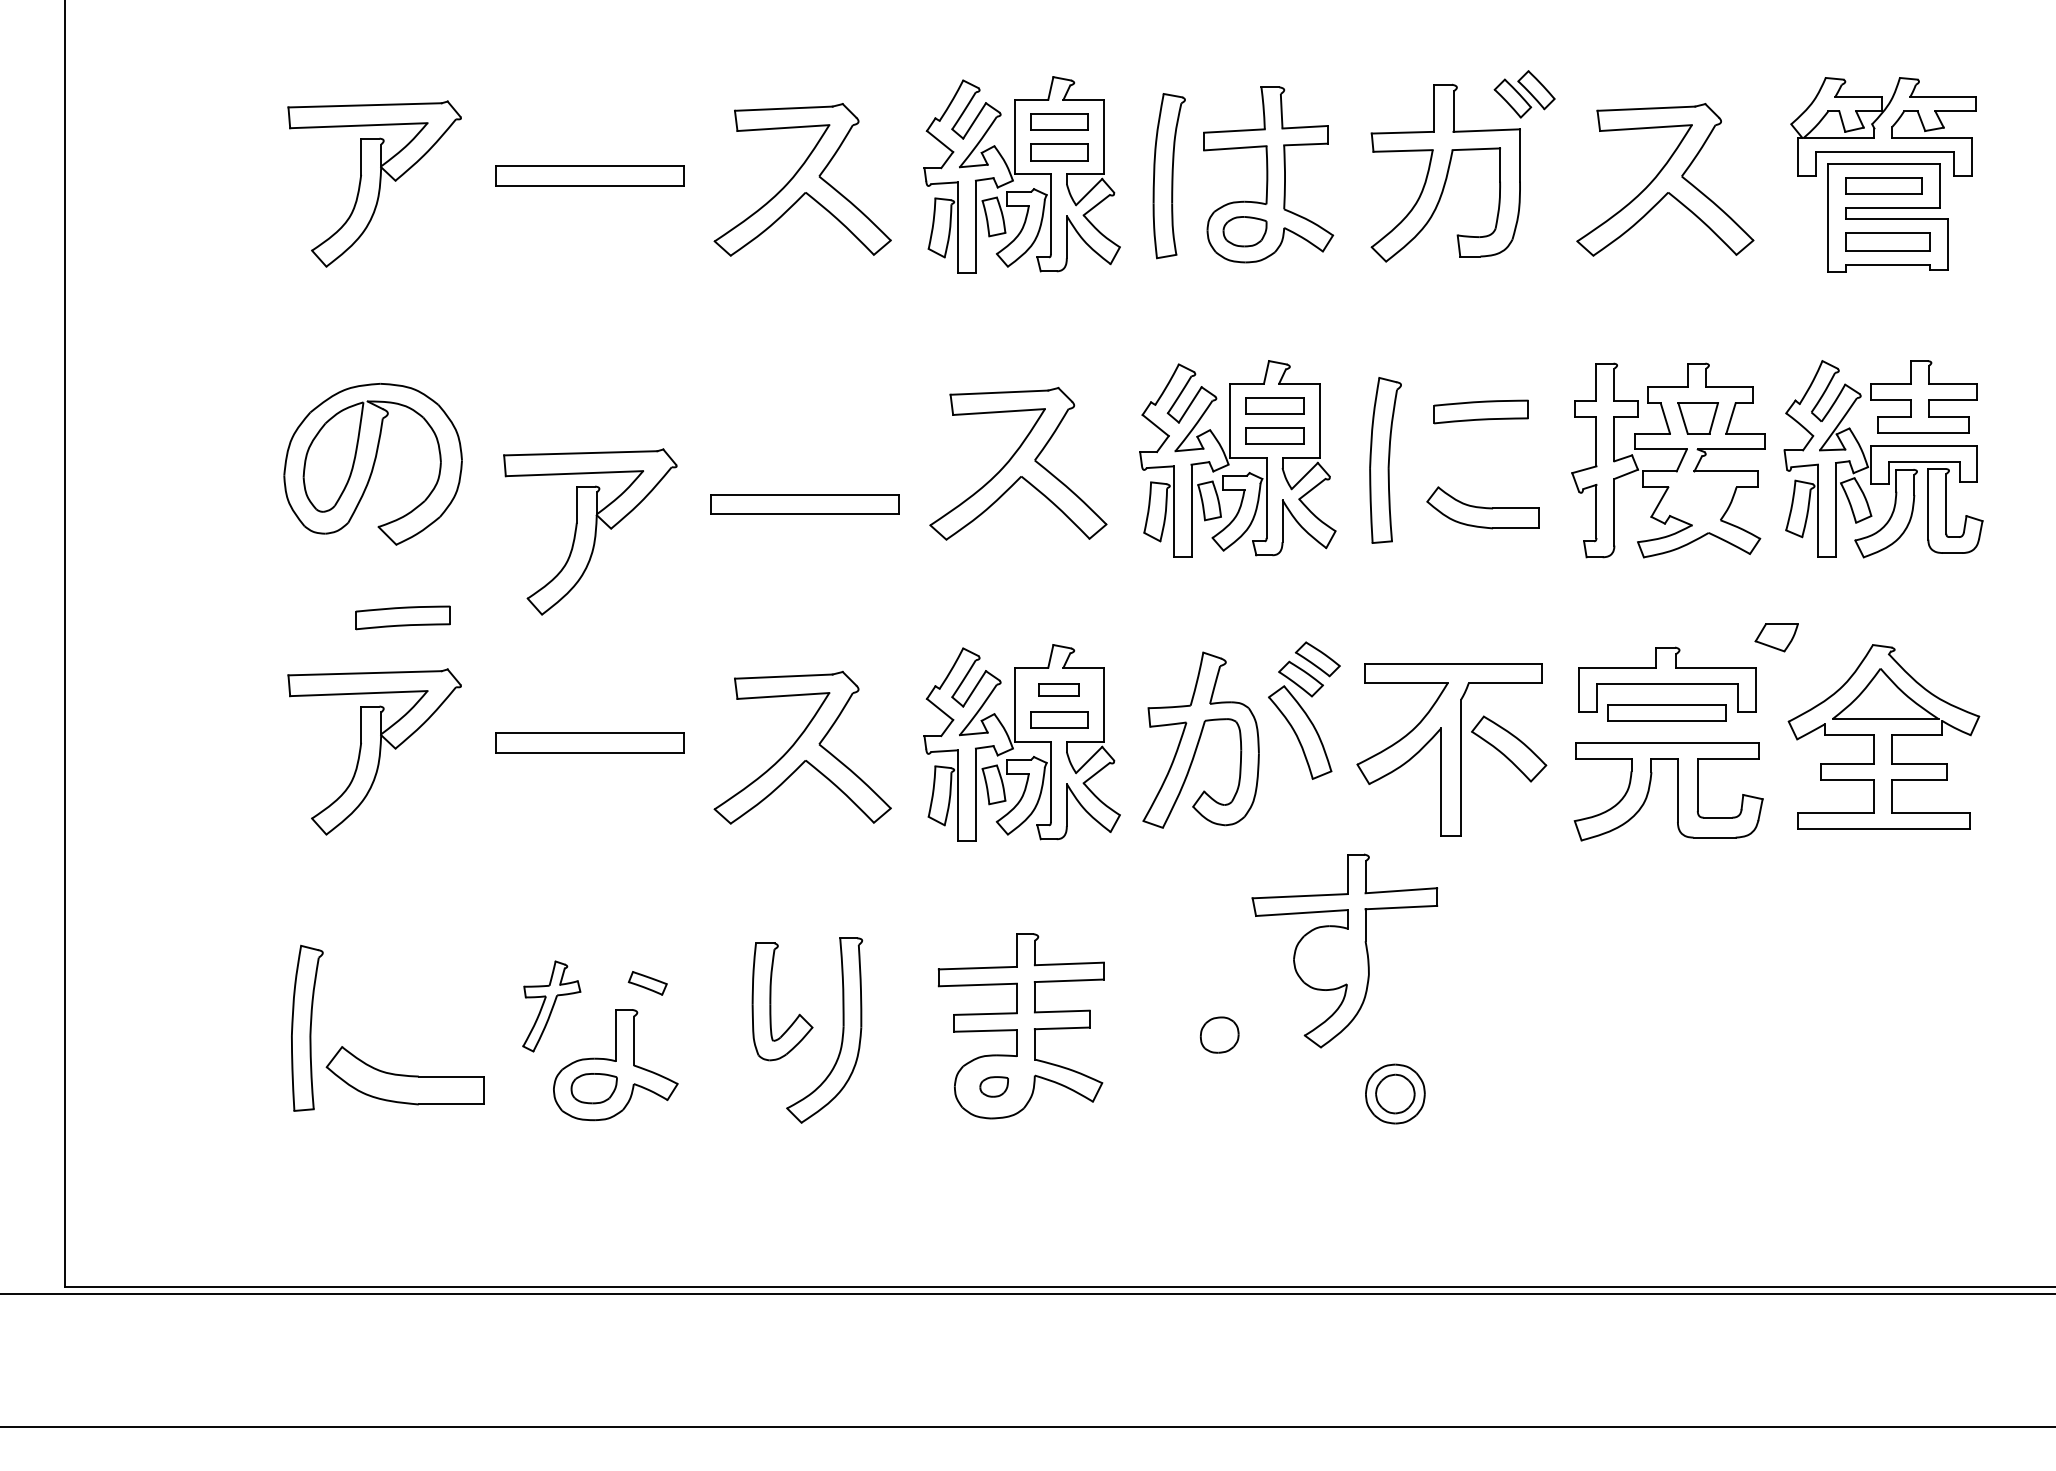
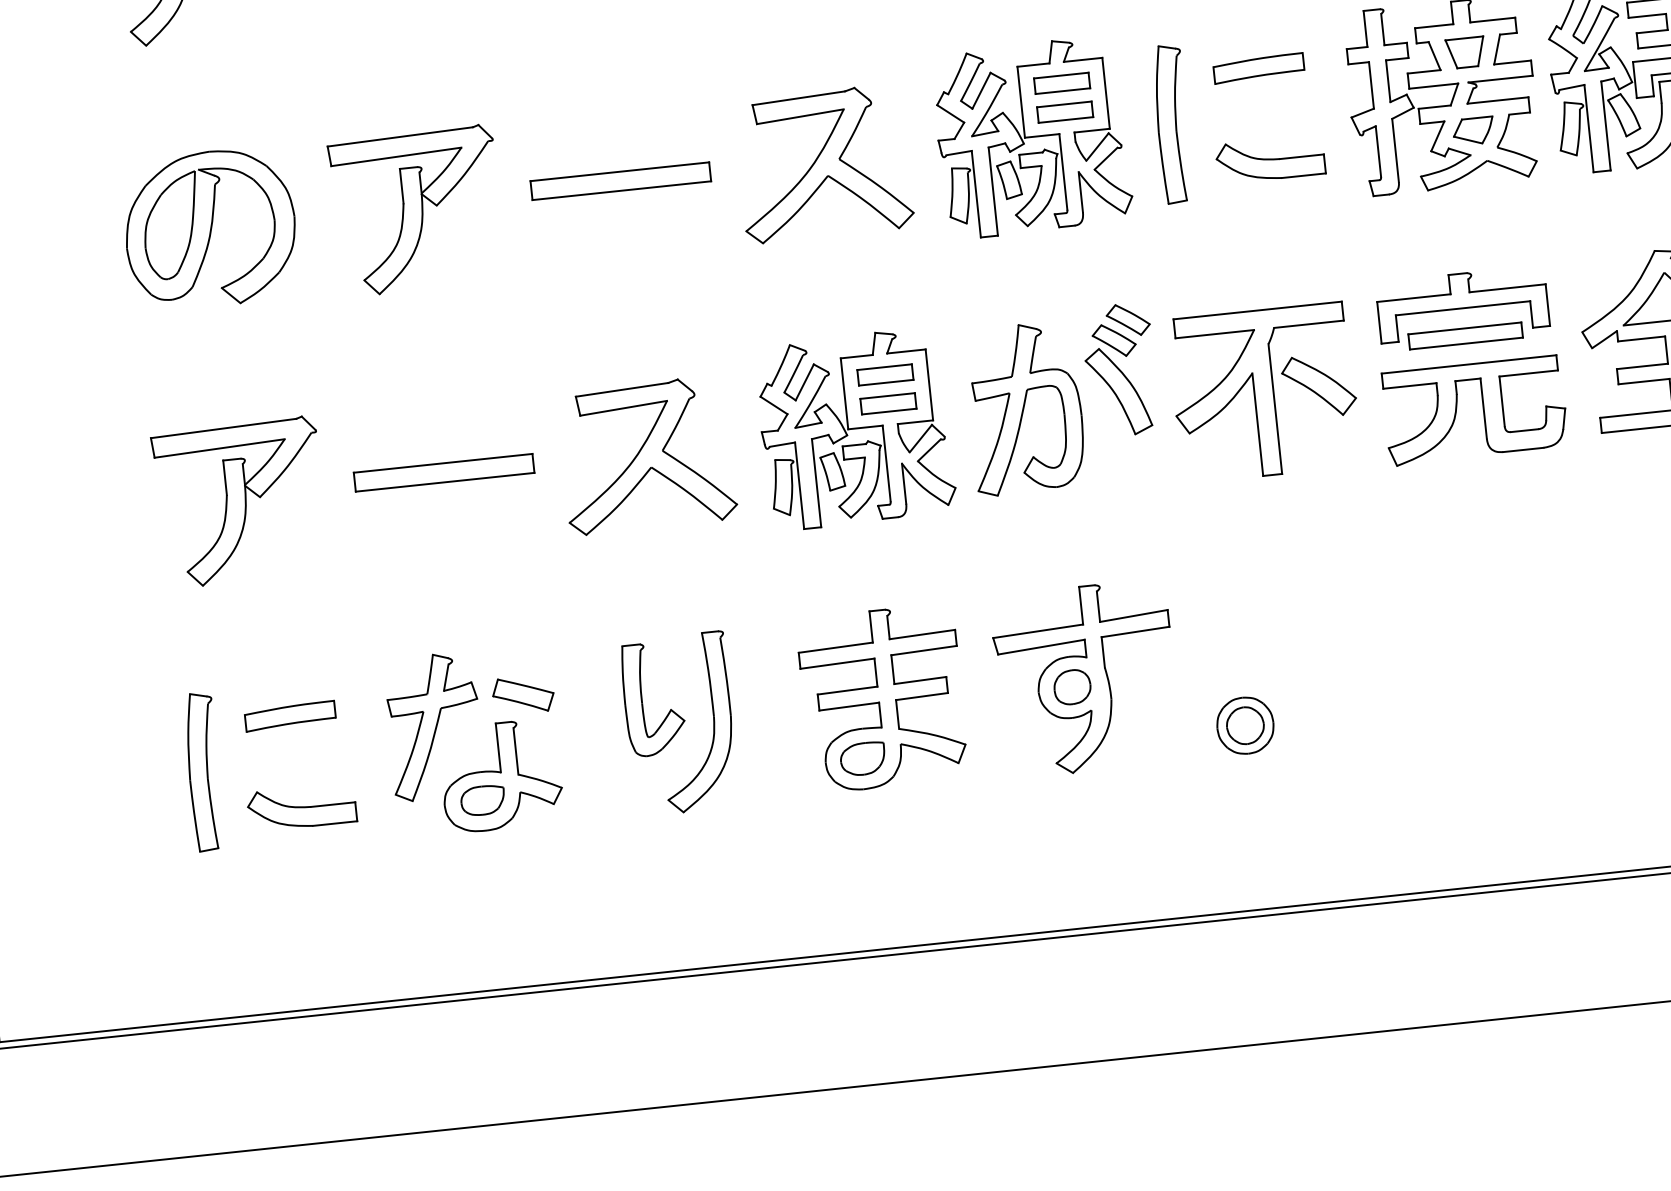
part: (804, 504) -> (620, 181), moved
part: (590, 531) -> (417, 210), moved
part: (402, 617) -> (289, 715), moved
part: (1776, 637) -> (1473, 131), moved
part: (1059, 689) -> (885, 374), size x1.43
part: (1344, 950) -> (1085, 678), moved
part: (647, 983) -> (523, 695), size x1.67
part: (551, 1006) -> (434, 726), size x1.67
part: (404, 1075) -> (301, 807), size x0.71
part: (994, 1086) -> (863, 758), size x1.67

